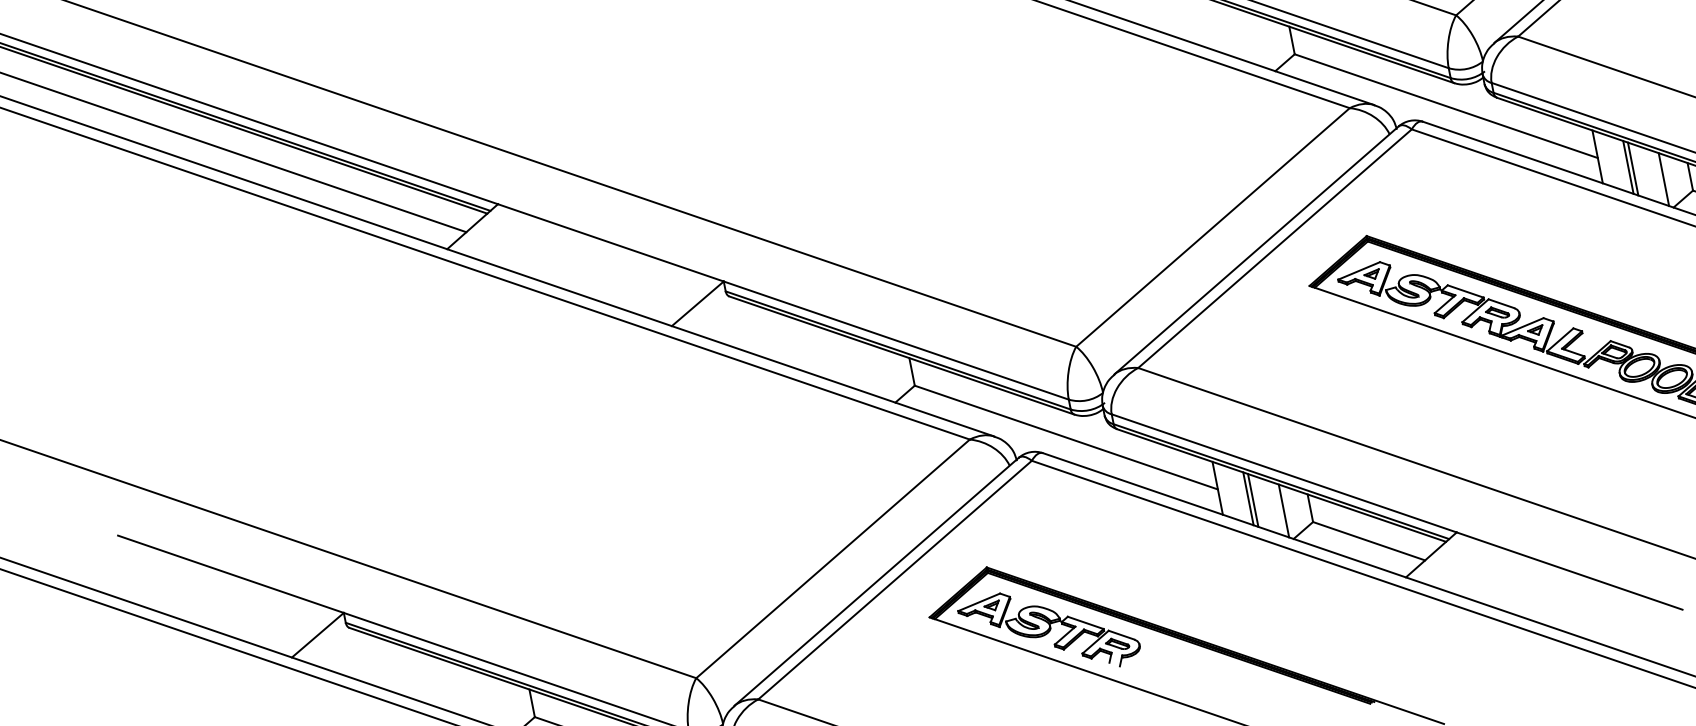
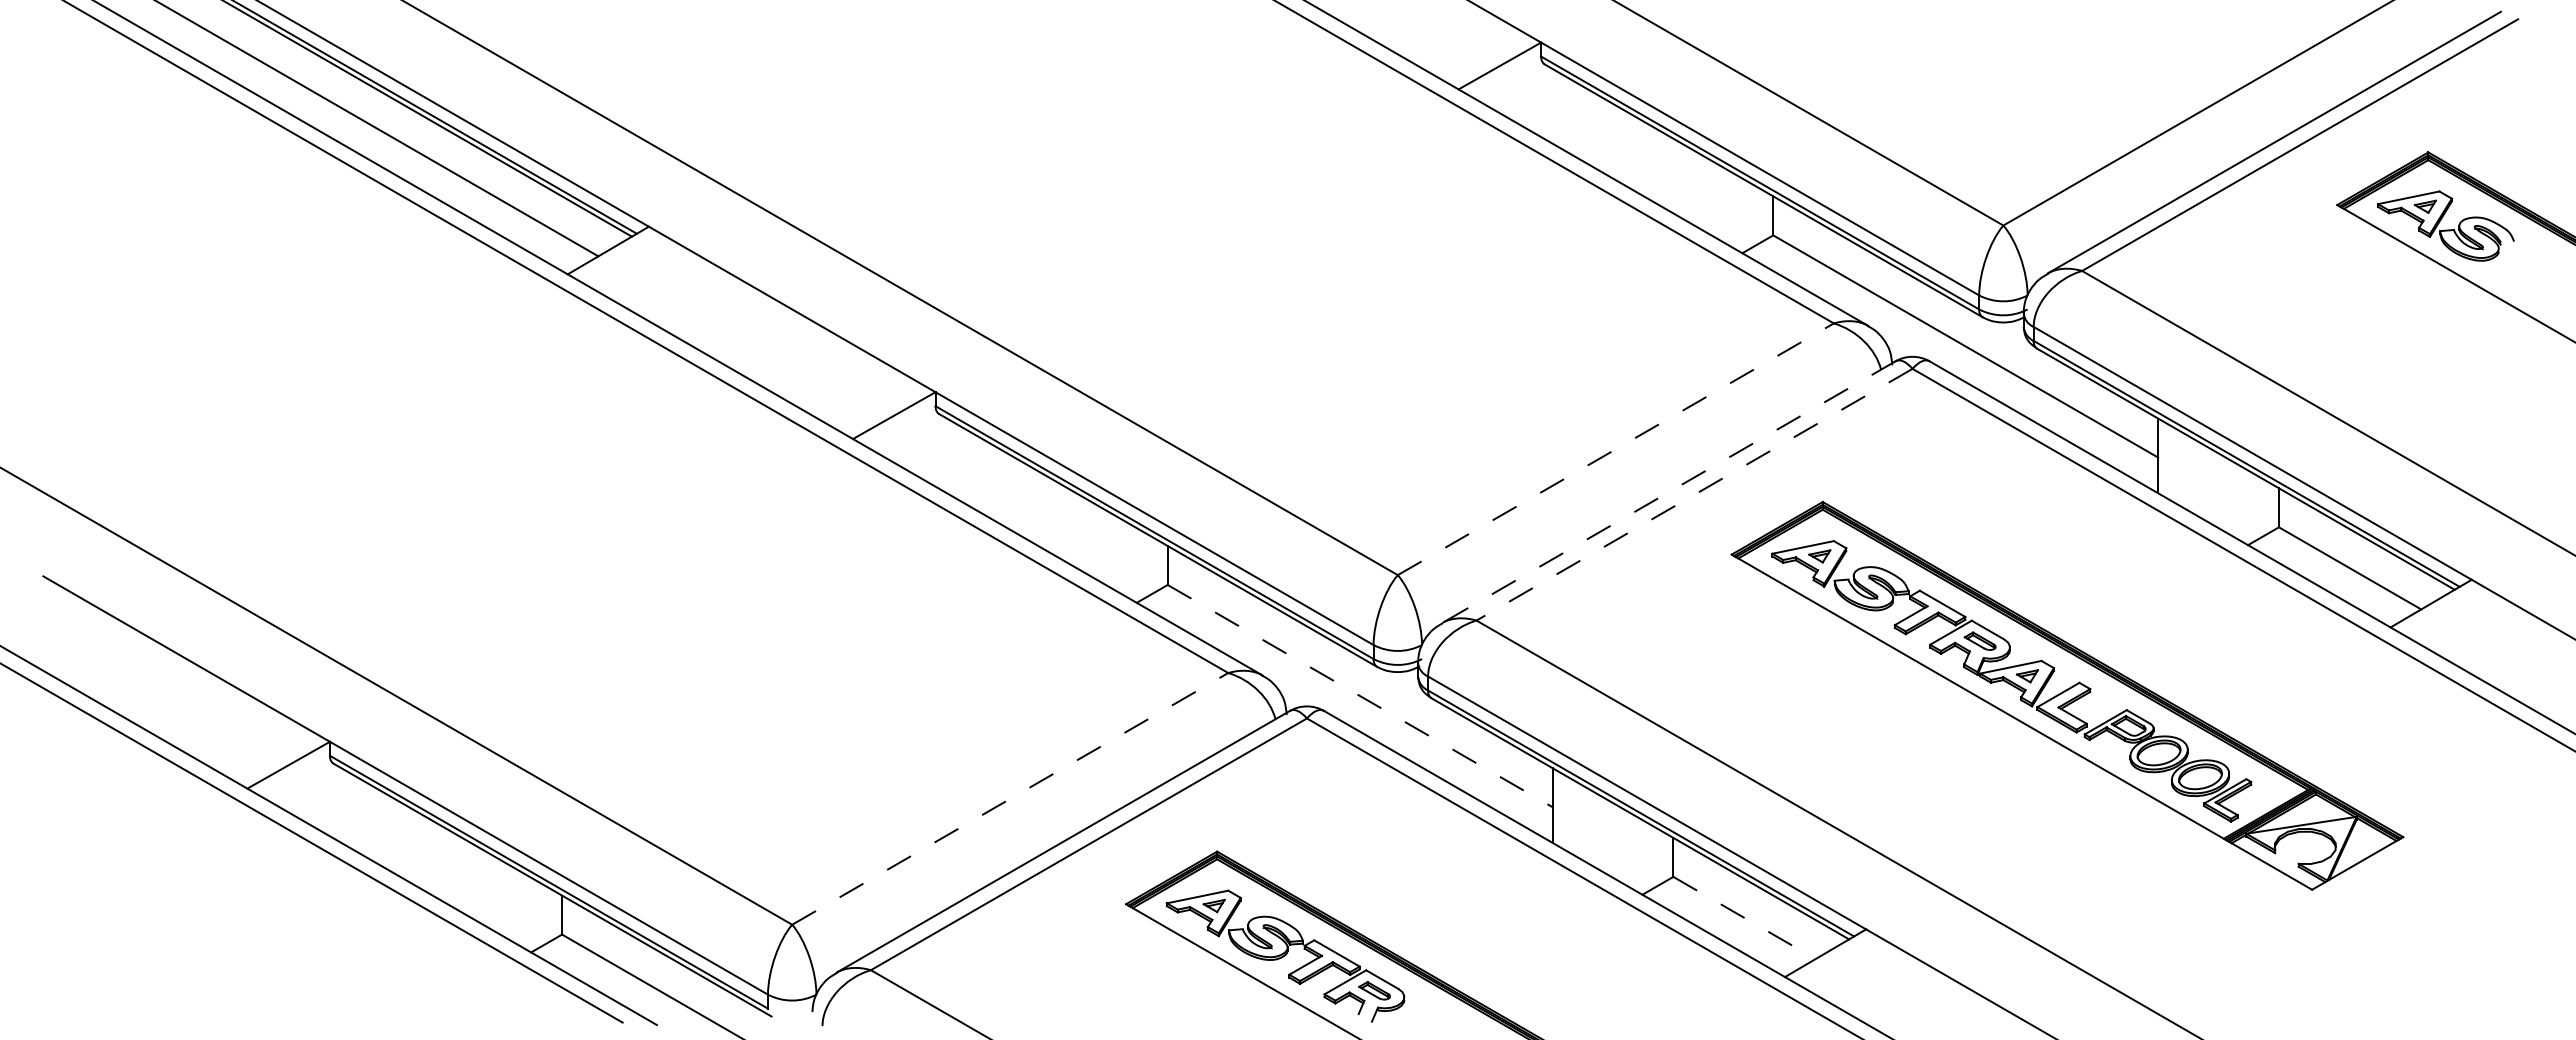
line: (1628, 167) -> (2197, 478), removed
line: (1633, 168) -> (2203, 481), removed
line: (1664, 179) -> (2242, 504), removed
line: (1212, 227) -> (1615, 449), solid -> dashed
line: (1274, 248) -> (1694, 494), solid -> dashed
line: (1256, 250) -> (1668, 492), solid -> dashed
line: (1066, 437) -> (1360, 696), solid -> dashed
line: (1248, 498) -> (1591, 827), removed
line: (1253, 500) -> (1597, 831), removed
line: (1283, 510) -> (1636, 853), removed
line: (1369, 541) -> (1744, 918), solid -> dashed
line: (833, 558) -> (1010, 798), solid -> dashed

